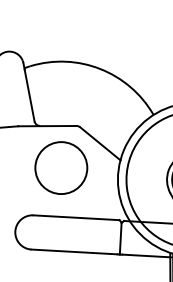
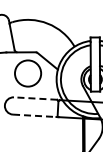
line: (76, 217) -> (35, 98), solid -> dashed
line: (74, 251) -> (34, 115), solid -> dashed

